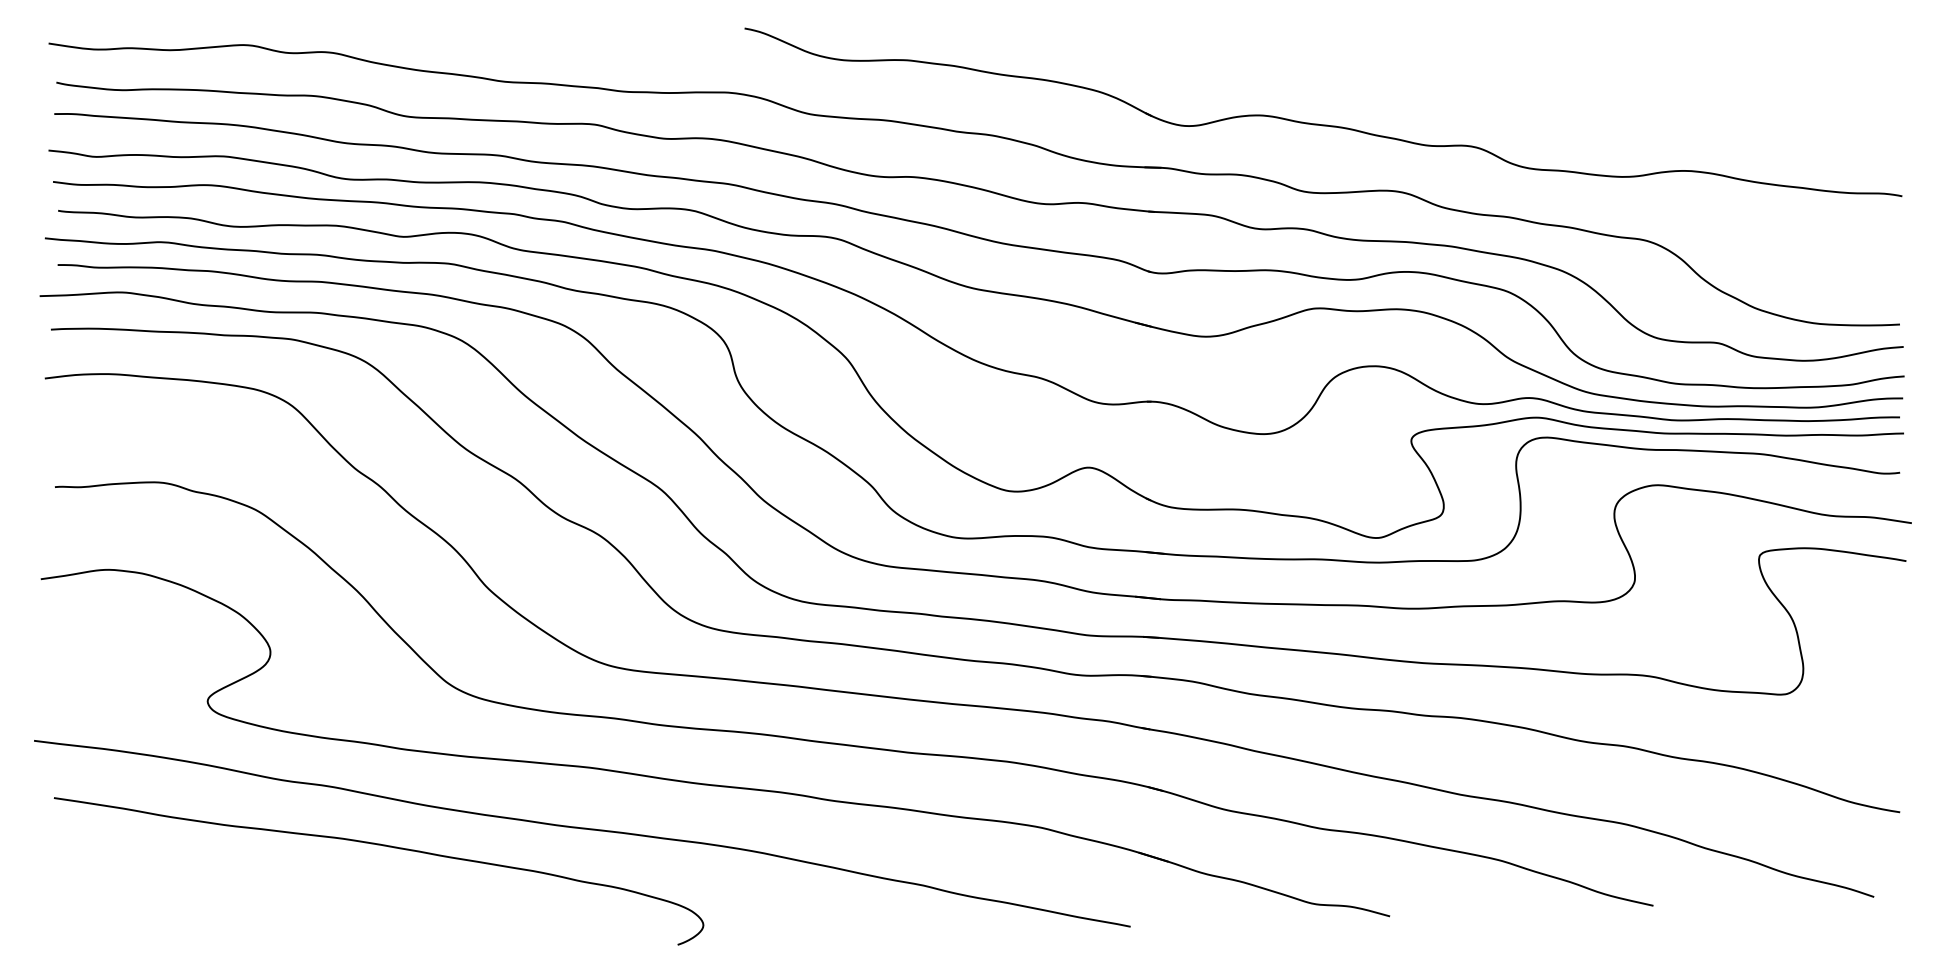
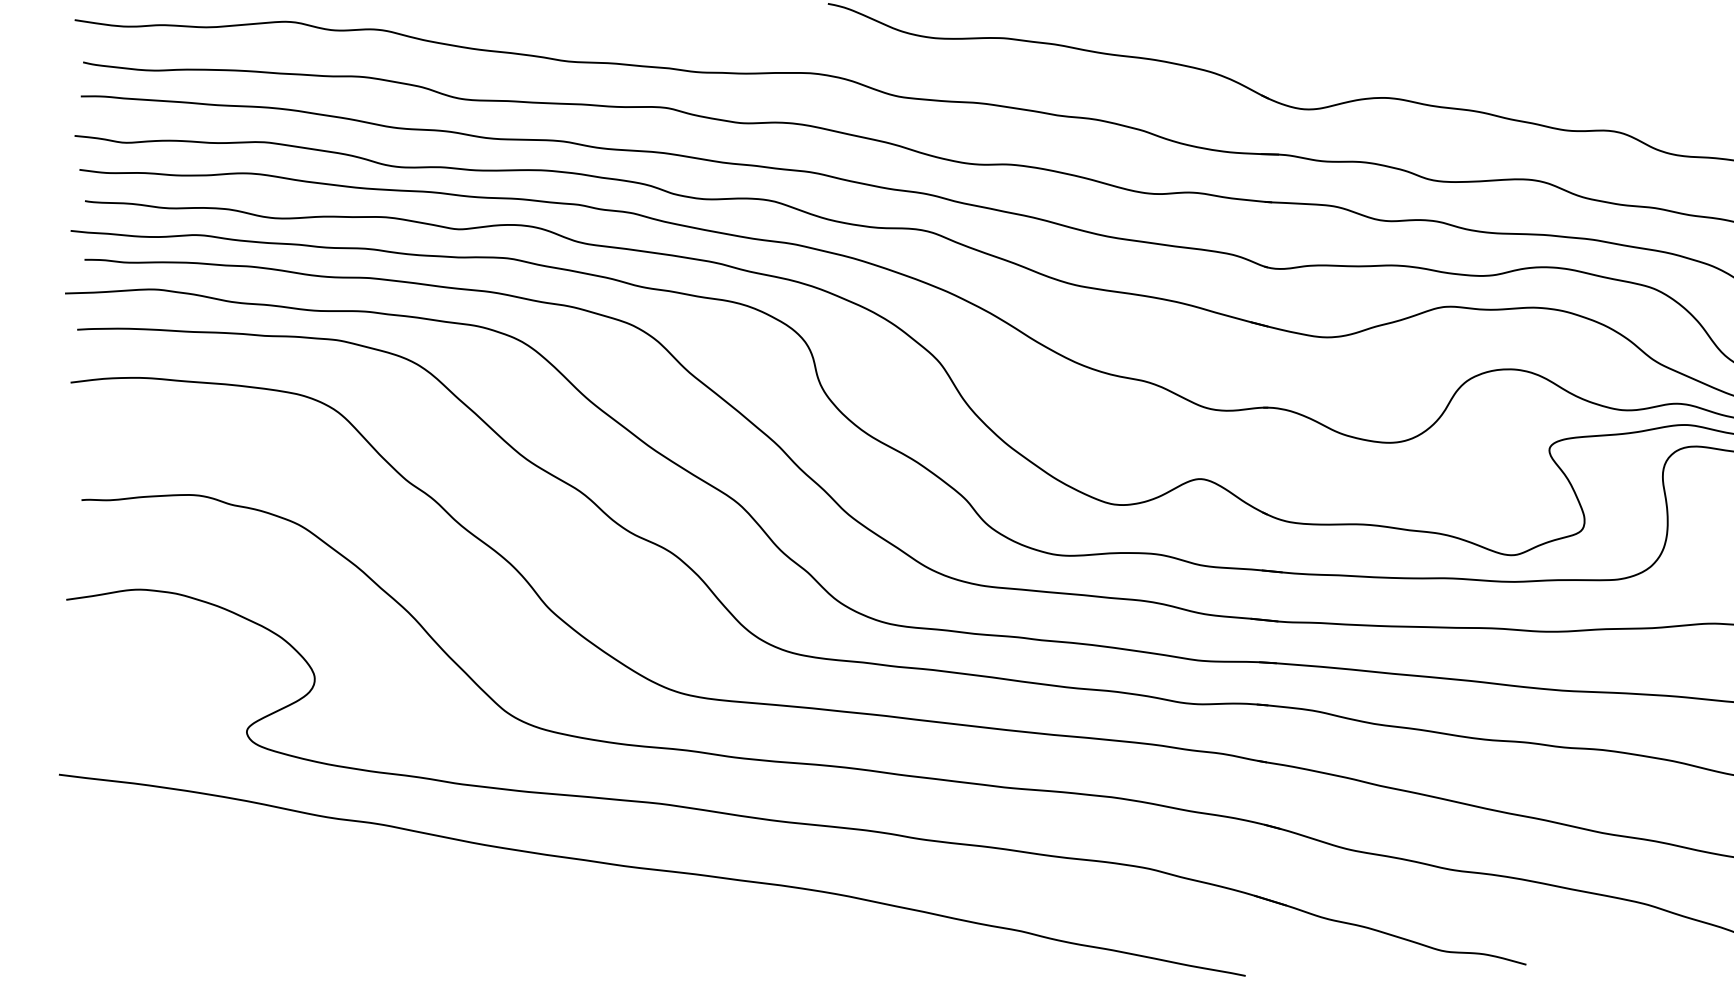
curve: (383, 846) -> (437, 889), removed

